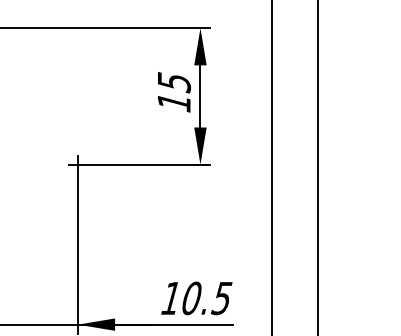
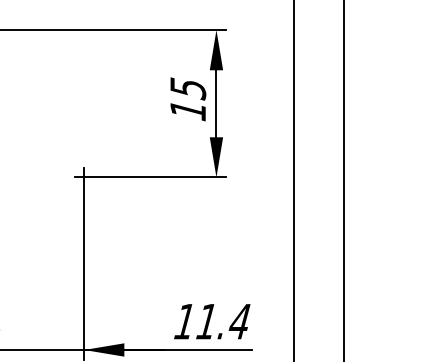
text: (206, 298) -> (223, 321), 10.5 -> 11.4

